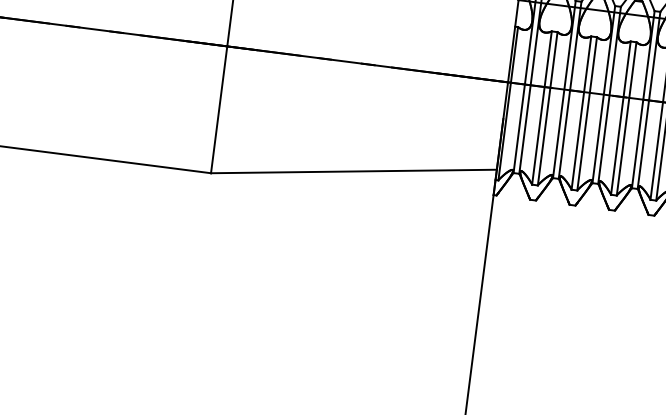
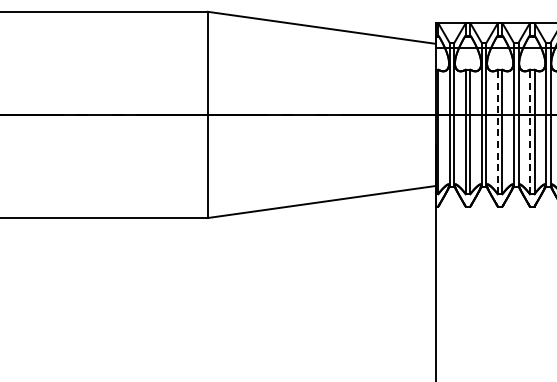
line: (581, 112) -> (497, 131), solid -> dashed
line: (620, 117) -> (529, 131), solid -> dashed

